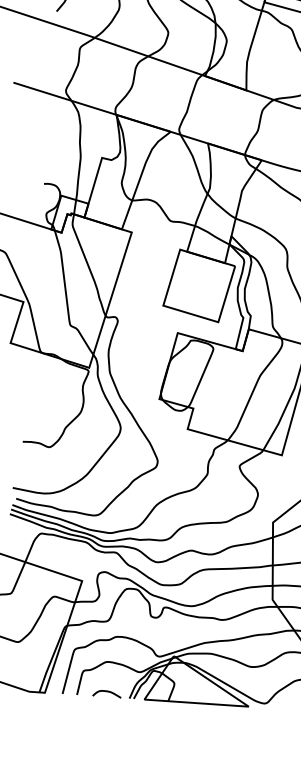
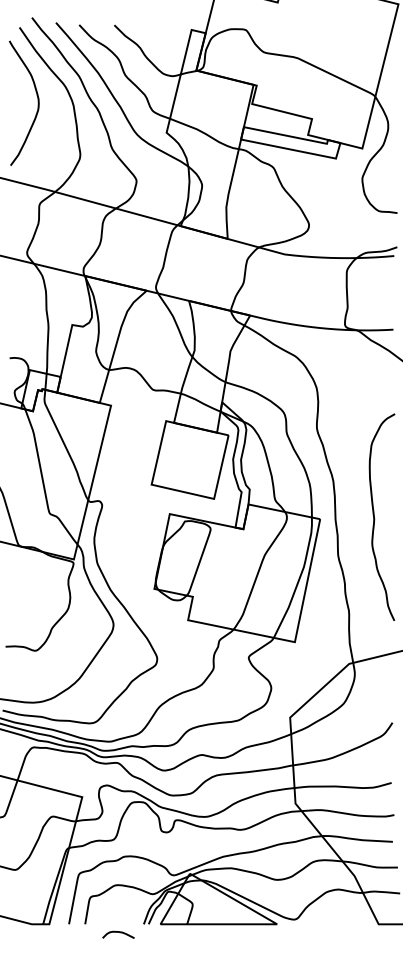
curve: (107, 691) -> (118, 932), moved

